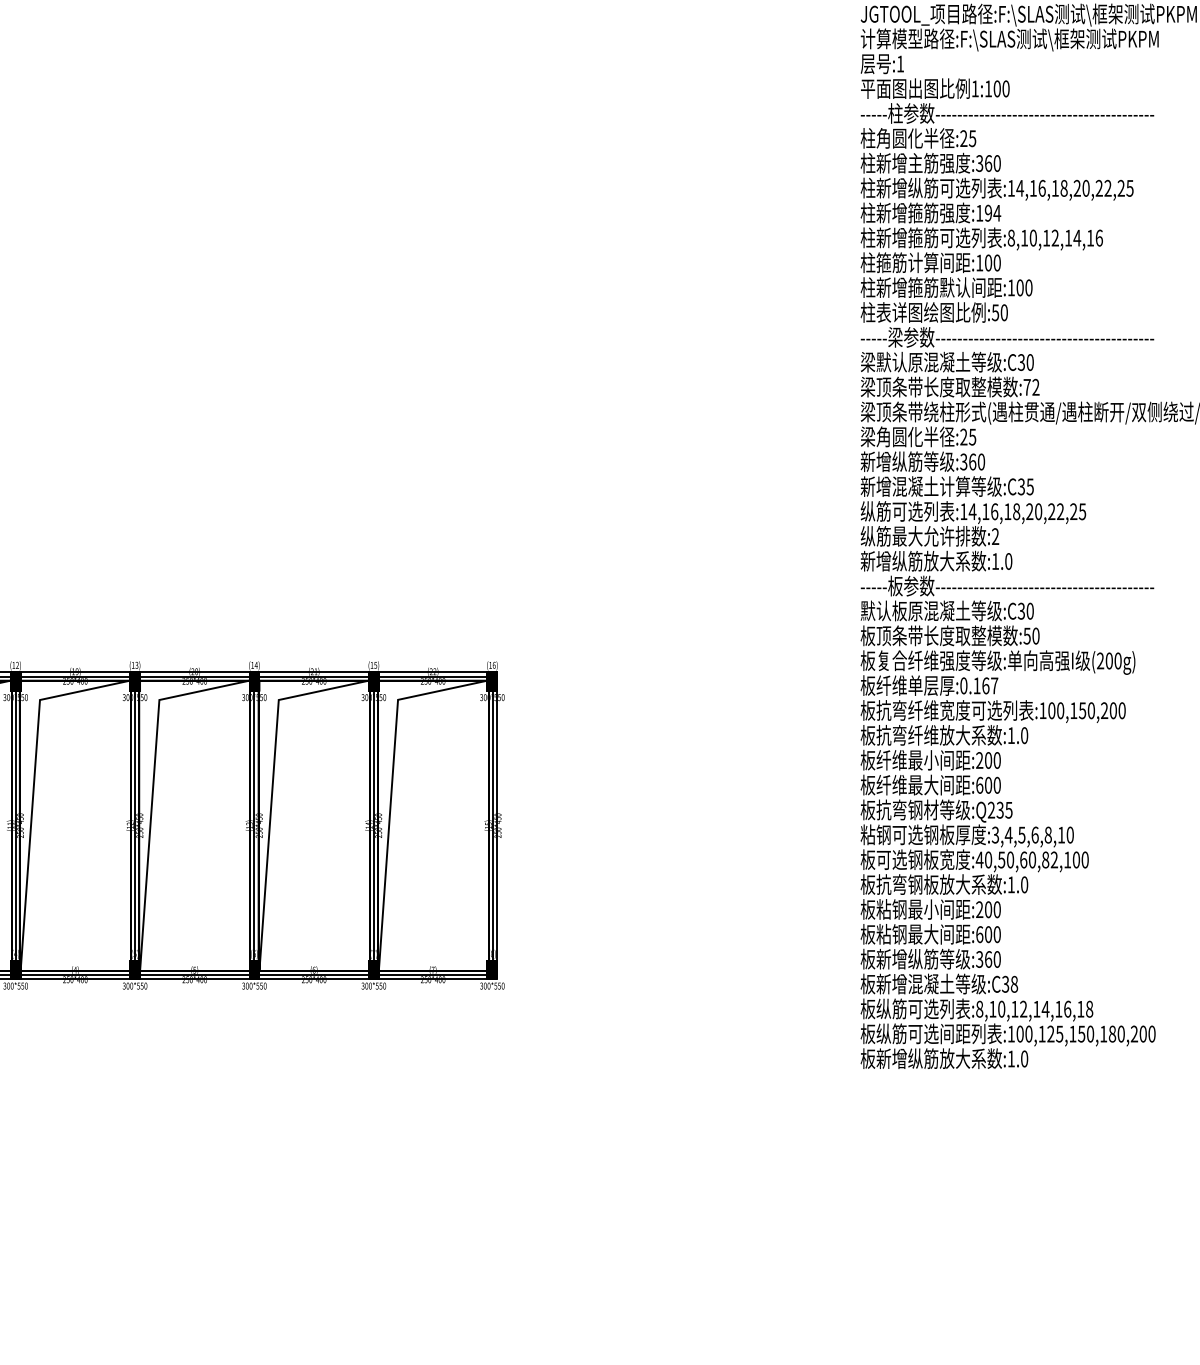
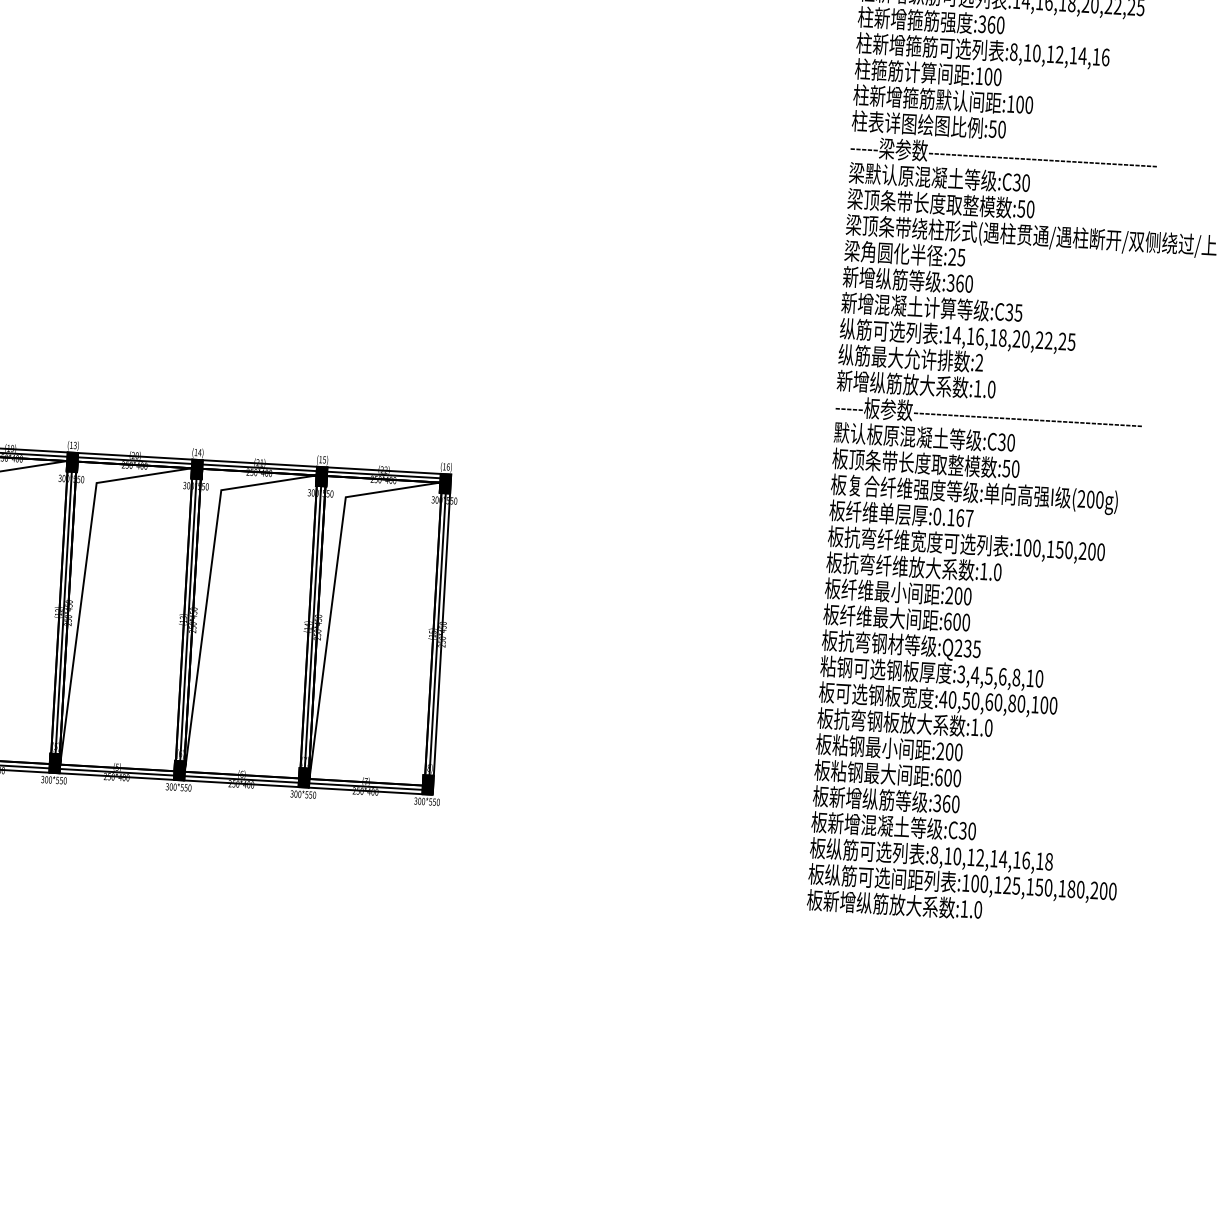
text: (988, 212) -> (991, 23), :194 -> :360
text: (1031, 387) -> (1025, 209), :72 -> :50
text: (1054, 859) -> (1021, 703), :40,50,60,82,100 -> :40,50,60,80,100
text: (1014, 984) -> (972, 831), :C38 -> :C30

